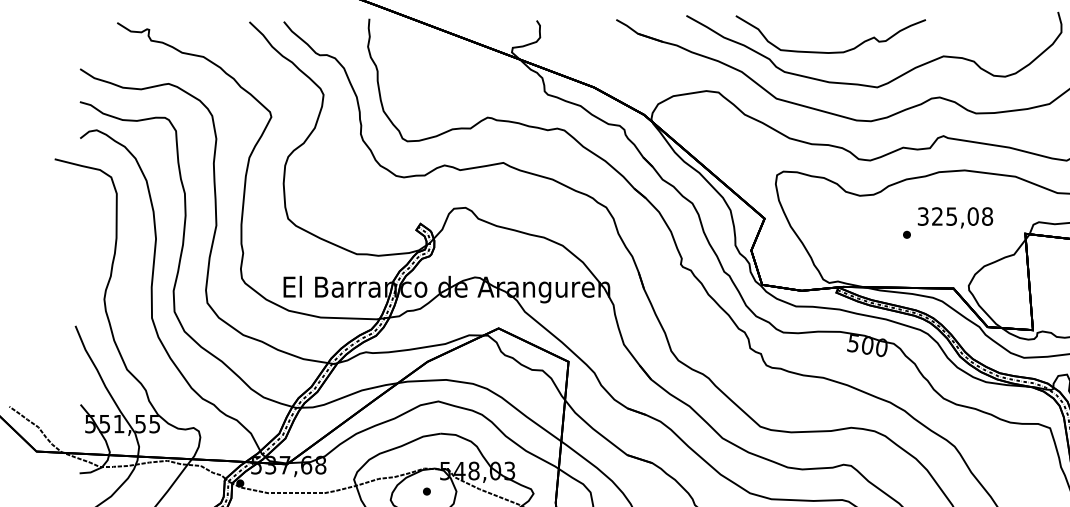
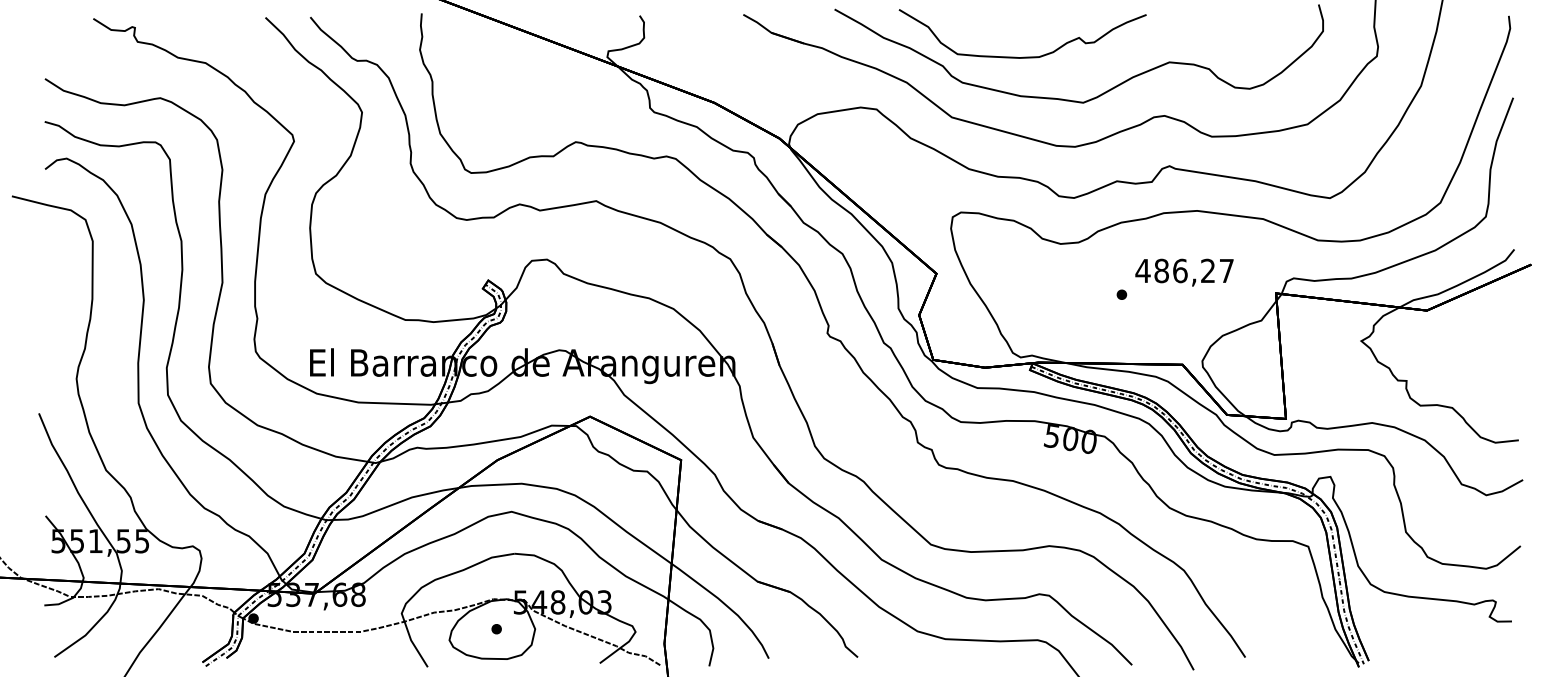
text: (955, 216) -> (1184, 270), 325,08 -> 486,27

